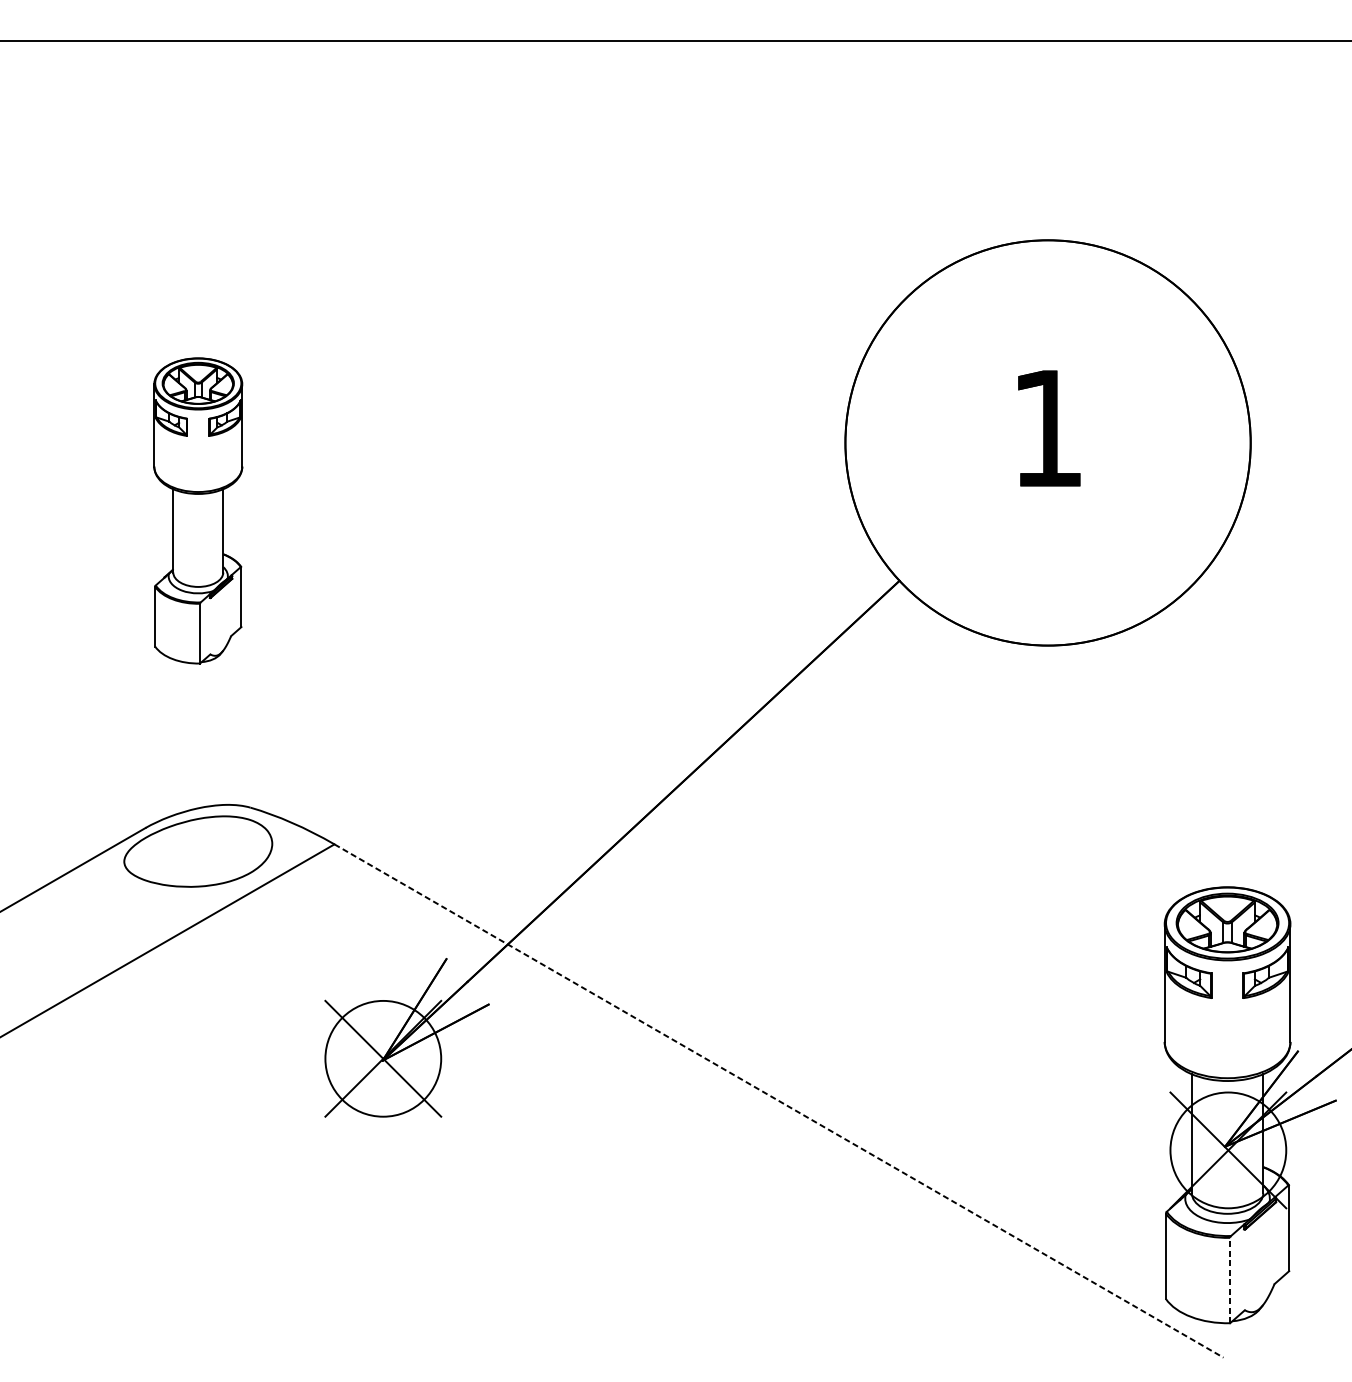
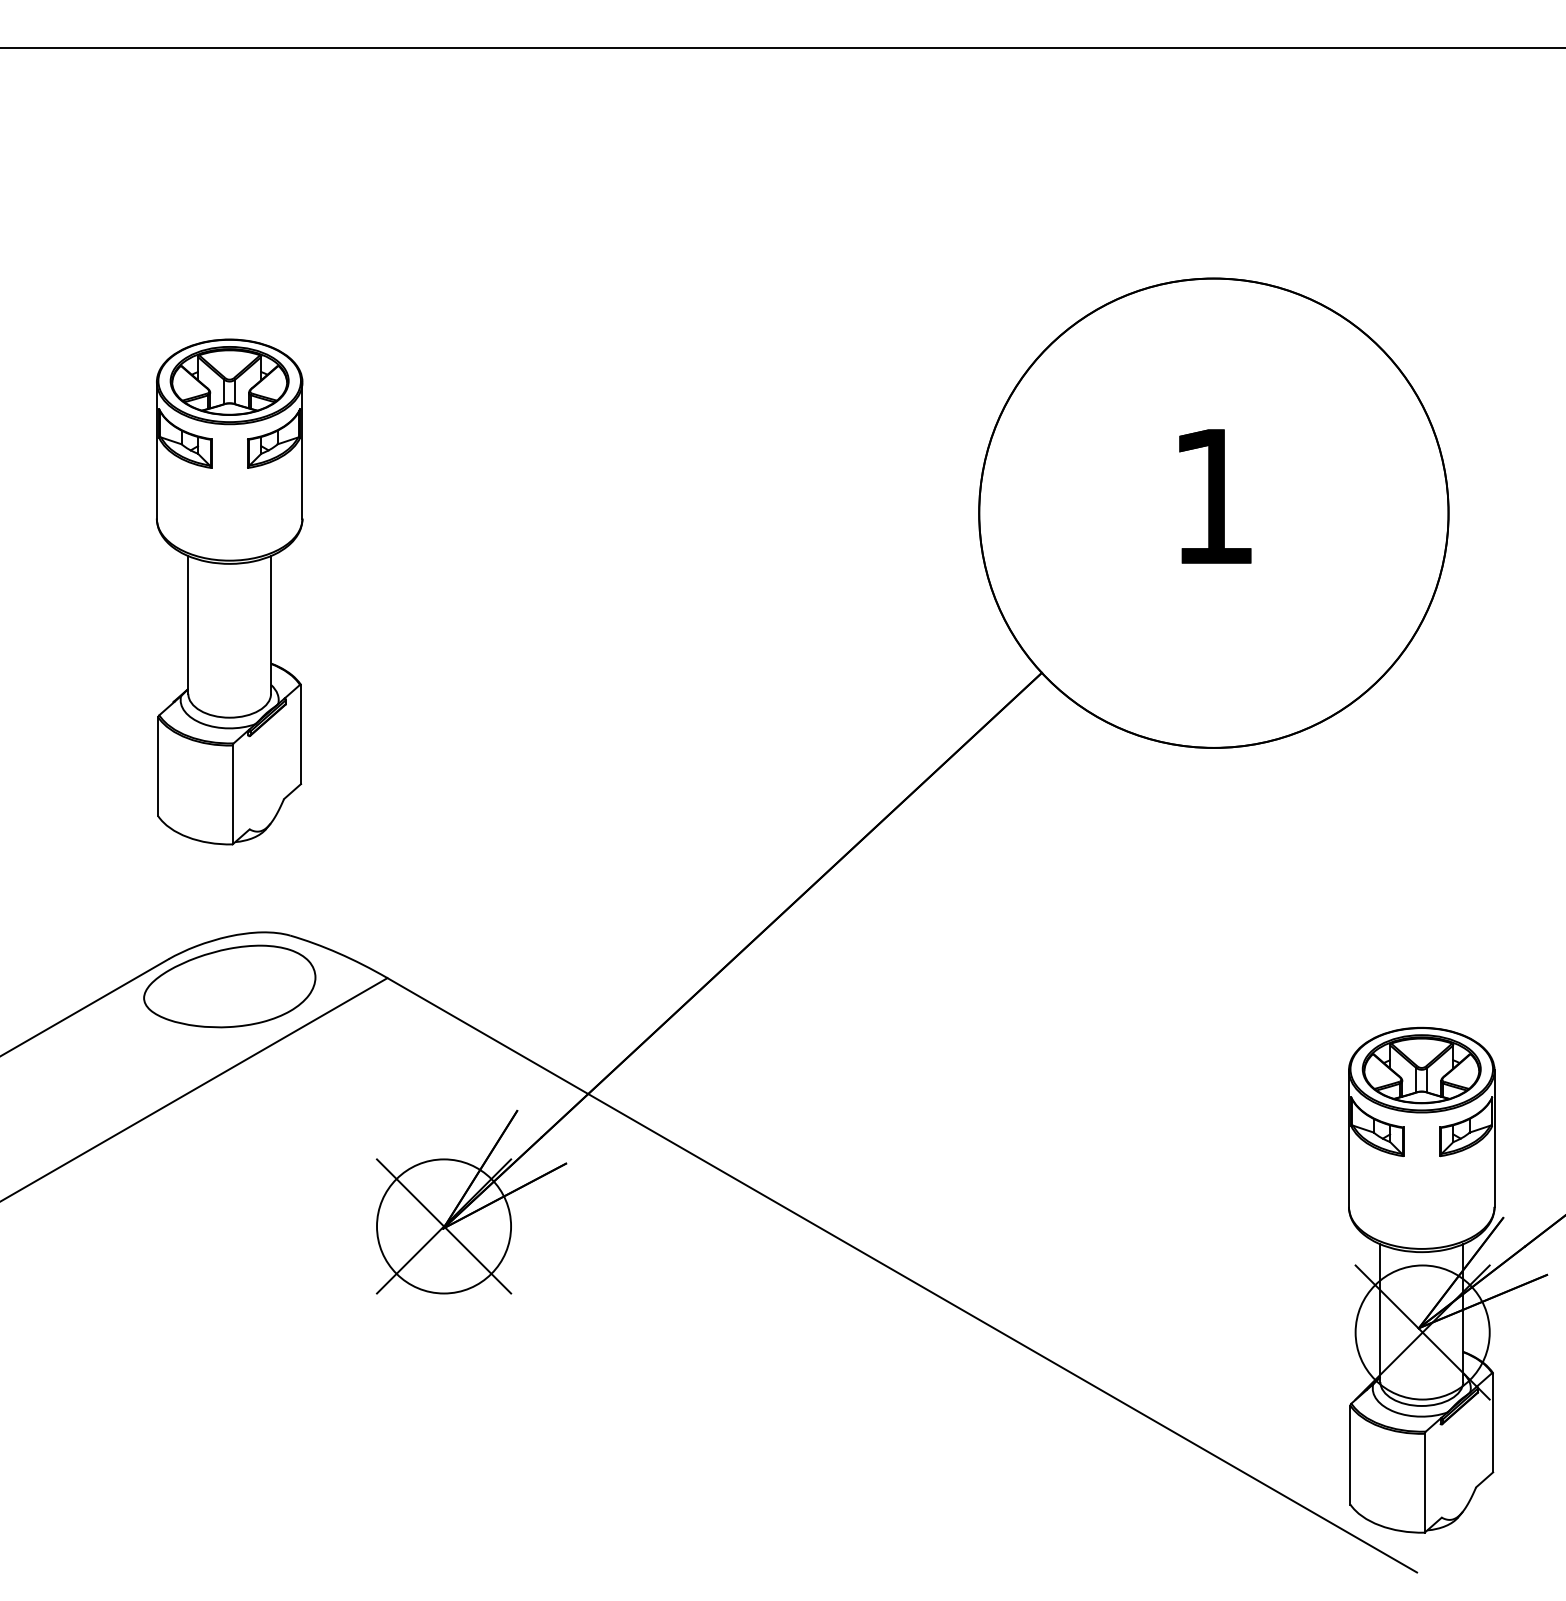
part: (198, 510) -> (229, 591), size x1.43
line: (779, 1101) -> (902, 1275), dashed -> solid
line: (1229, 1279) -> (1424, 1482), dashed -> solid

